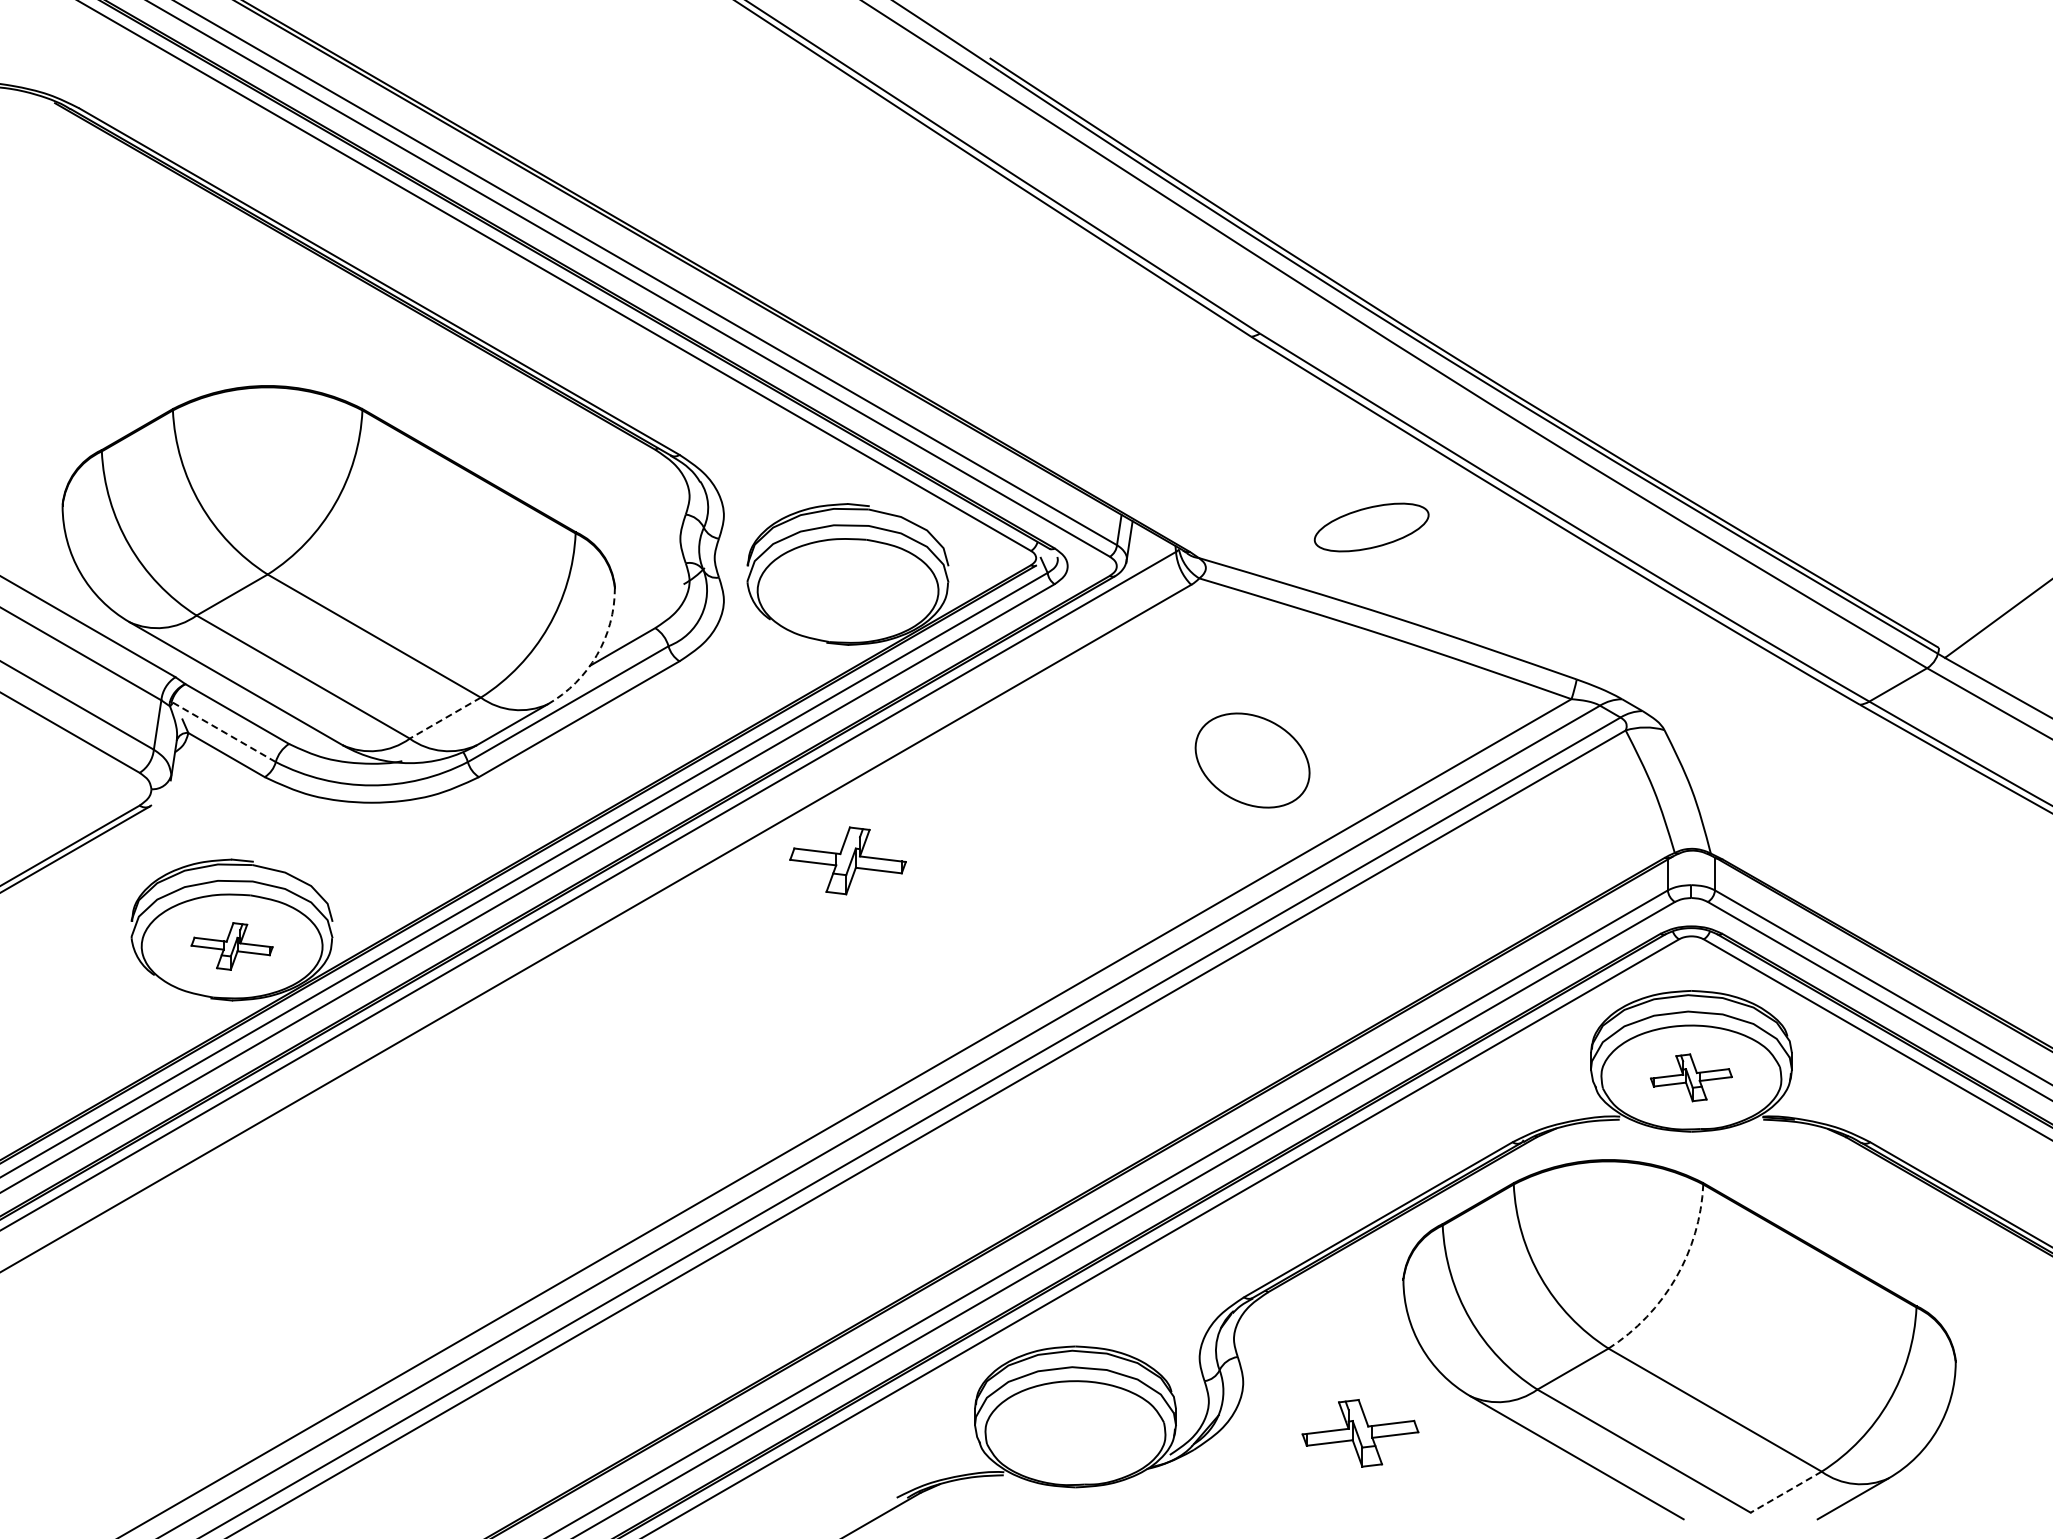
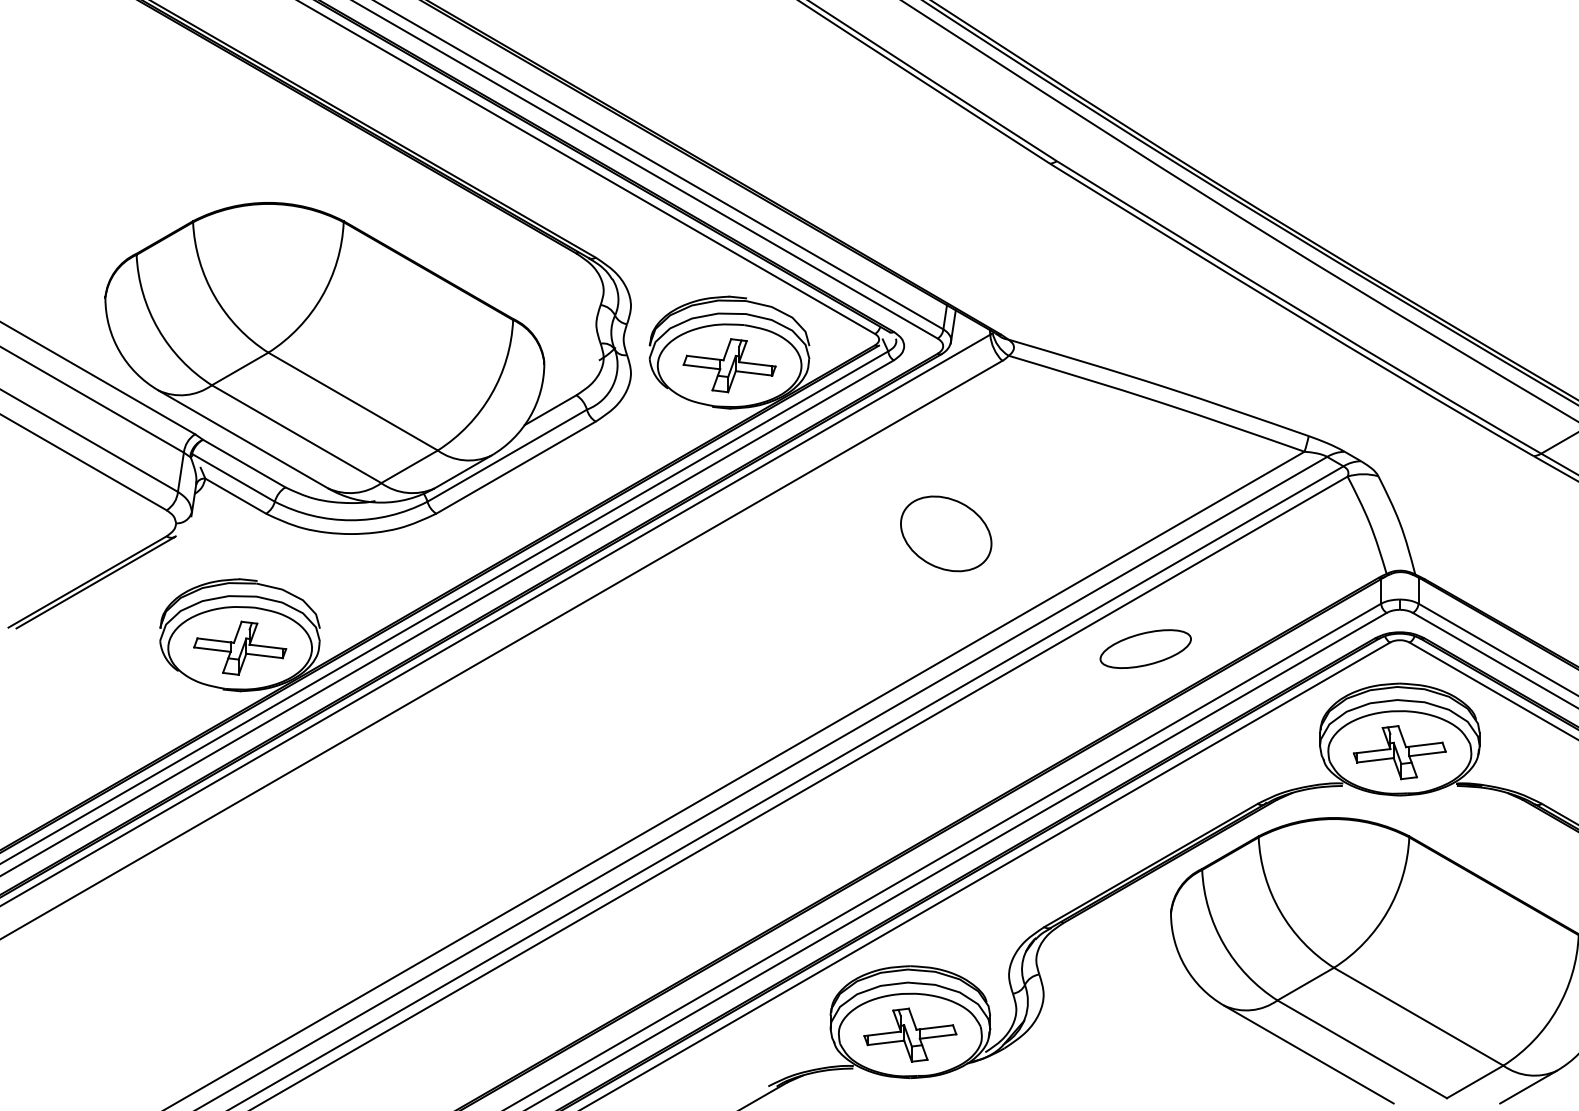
part: (1371, 527) -> (1145, 649), moved
arc: (596, 655) -> (529, 417), dashed -> solid
line: (444, 718) -> (408, 467), dashed -> solid
line: (223, 731) -> (233, 477), dashed -> solid
part: (1252, 760) -> (946, 533), moved
part: (847, 860) -> (729, 365), moved
part: (231, 946) -> (239, 648), size x1.43
part: (1691, 1077) -> (1399, 752), size x1.43
arc: (1675, 1278) -> (1387, 912), dashed -> solid
part: (1360, 1433) -> (910, 1035), moved
line: (1785, 1492) -> (1474, 1082), dashed -> solid

